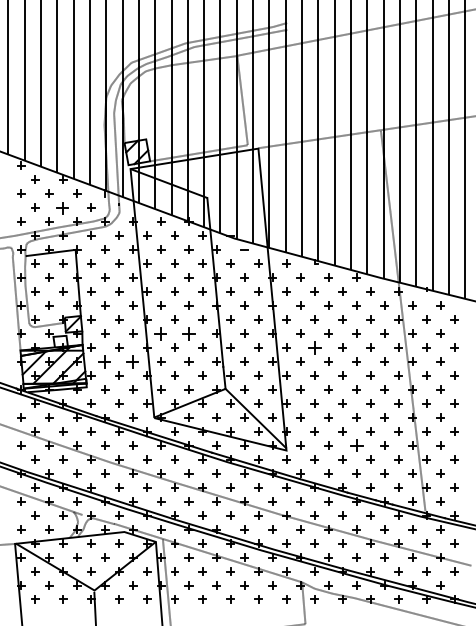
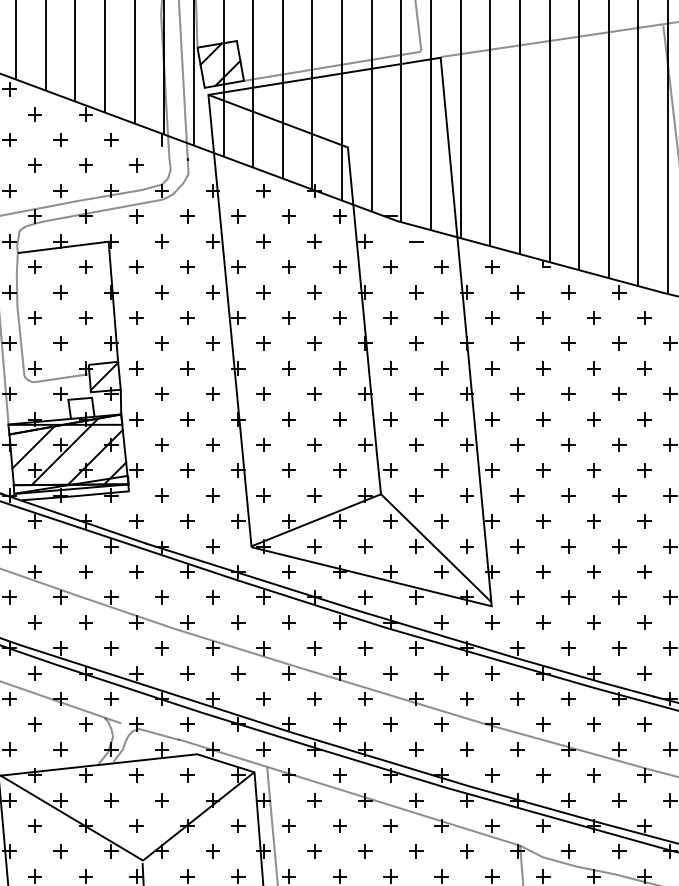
part: (63, 207) -> (86, 164), size x0.62
part: (161, 333) -> (264, 393), size x0.62
part: (188, 333) -> (313, 393), size x0.62
part: (314, 347) -> (542, 419), size x0.62
part: (105, 361) -> (162, 444), size x0.62
part: (133, 361) -> (213, 444), size x0.62
part: (356, 445) -> (618, 597), size x0.62

